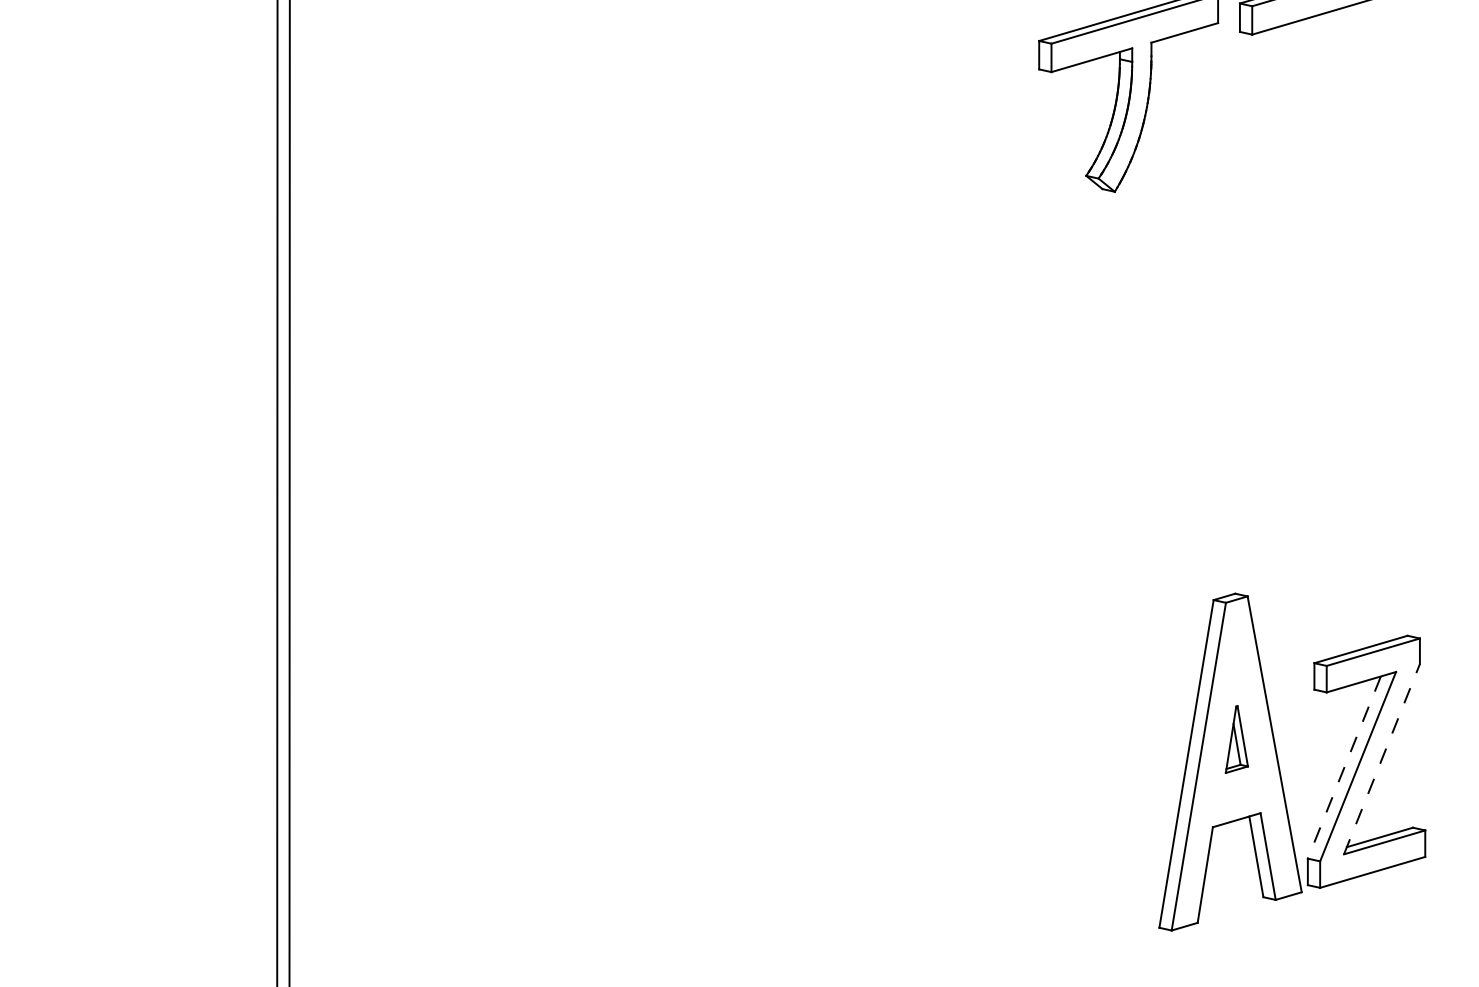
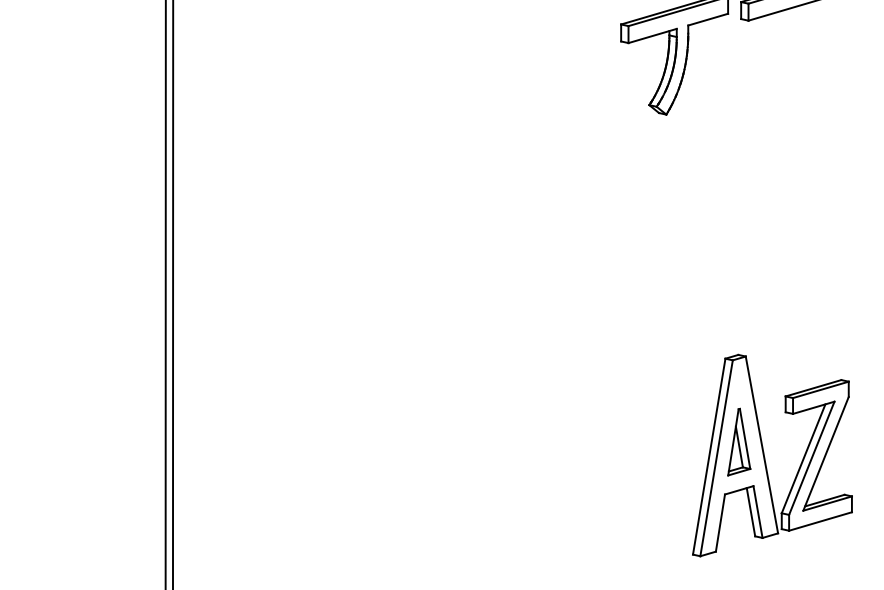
part: (1237, 738) -> (739, 441), size x1.67
line: (1382, 758) -> (826, 453), dashed -> solid
line: (1344, 767) -> (803, 458), dashed -> solid

